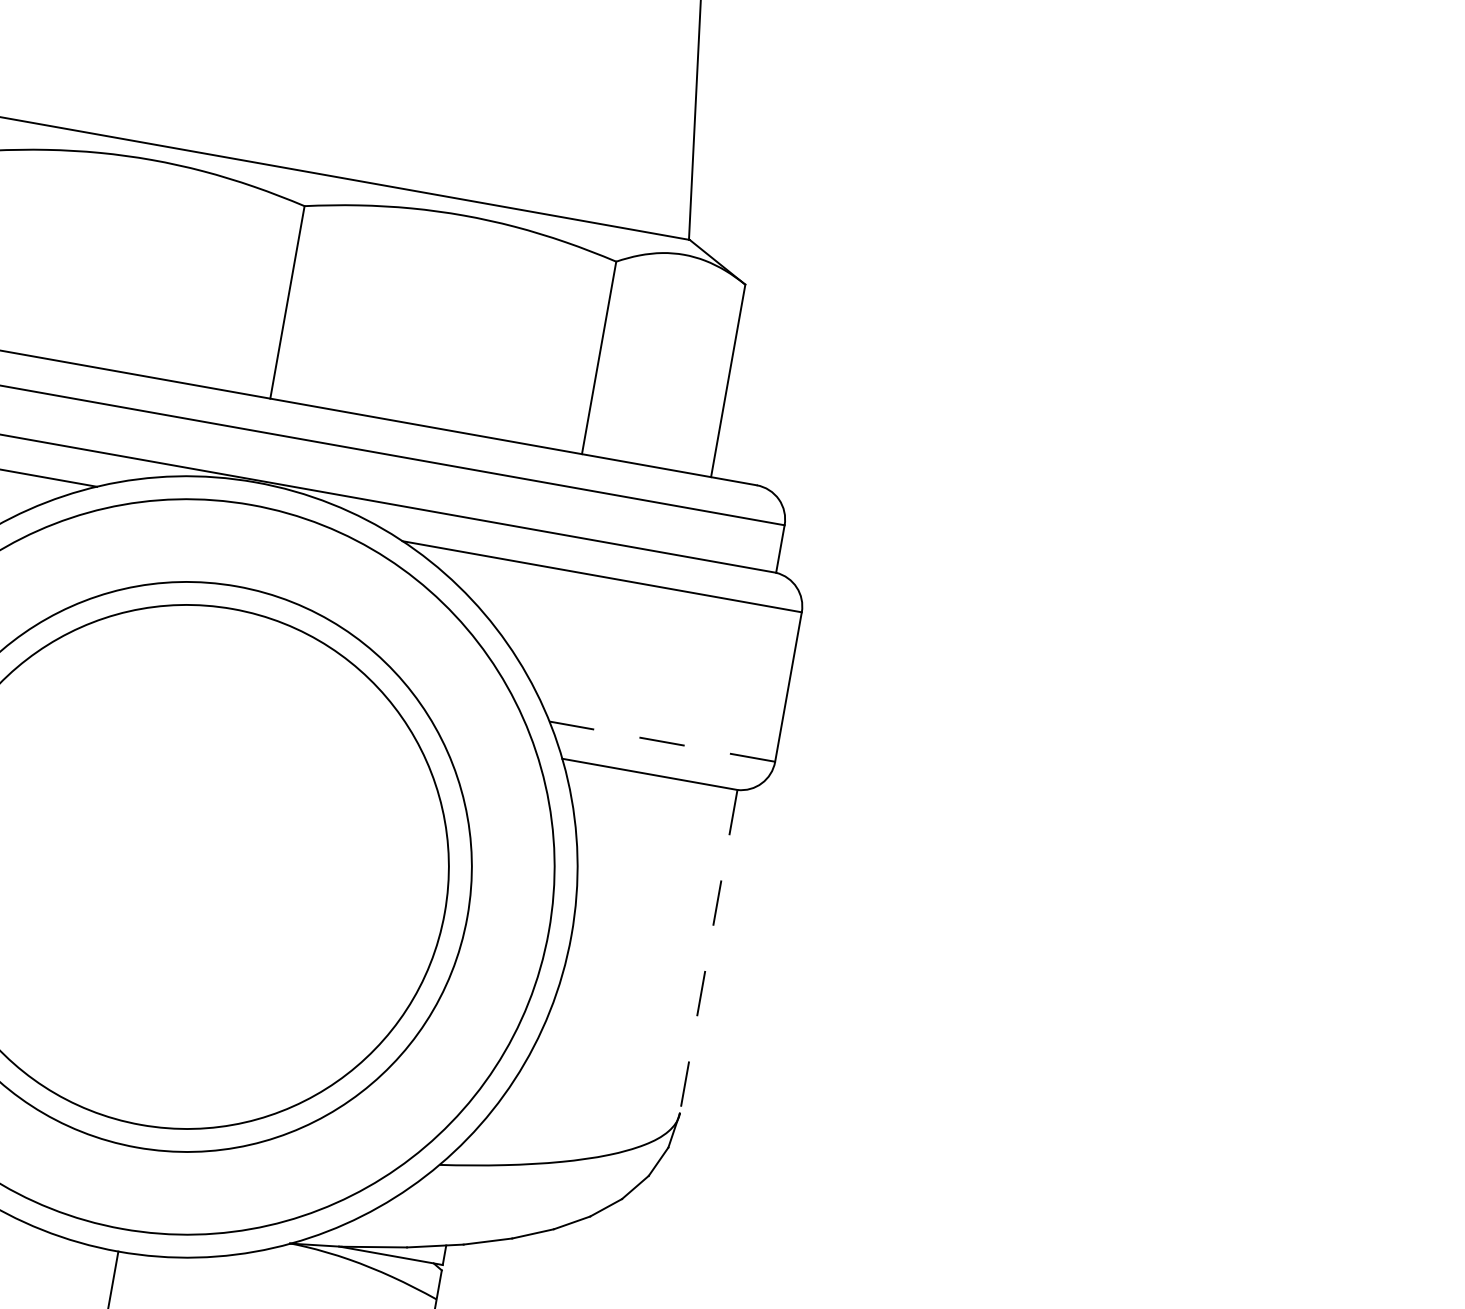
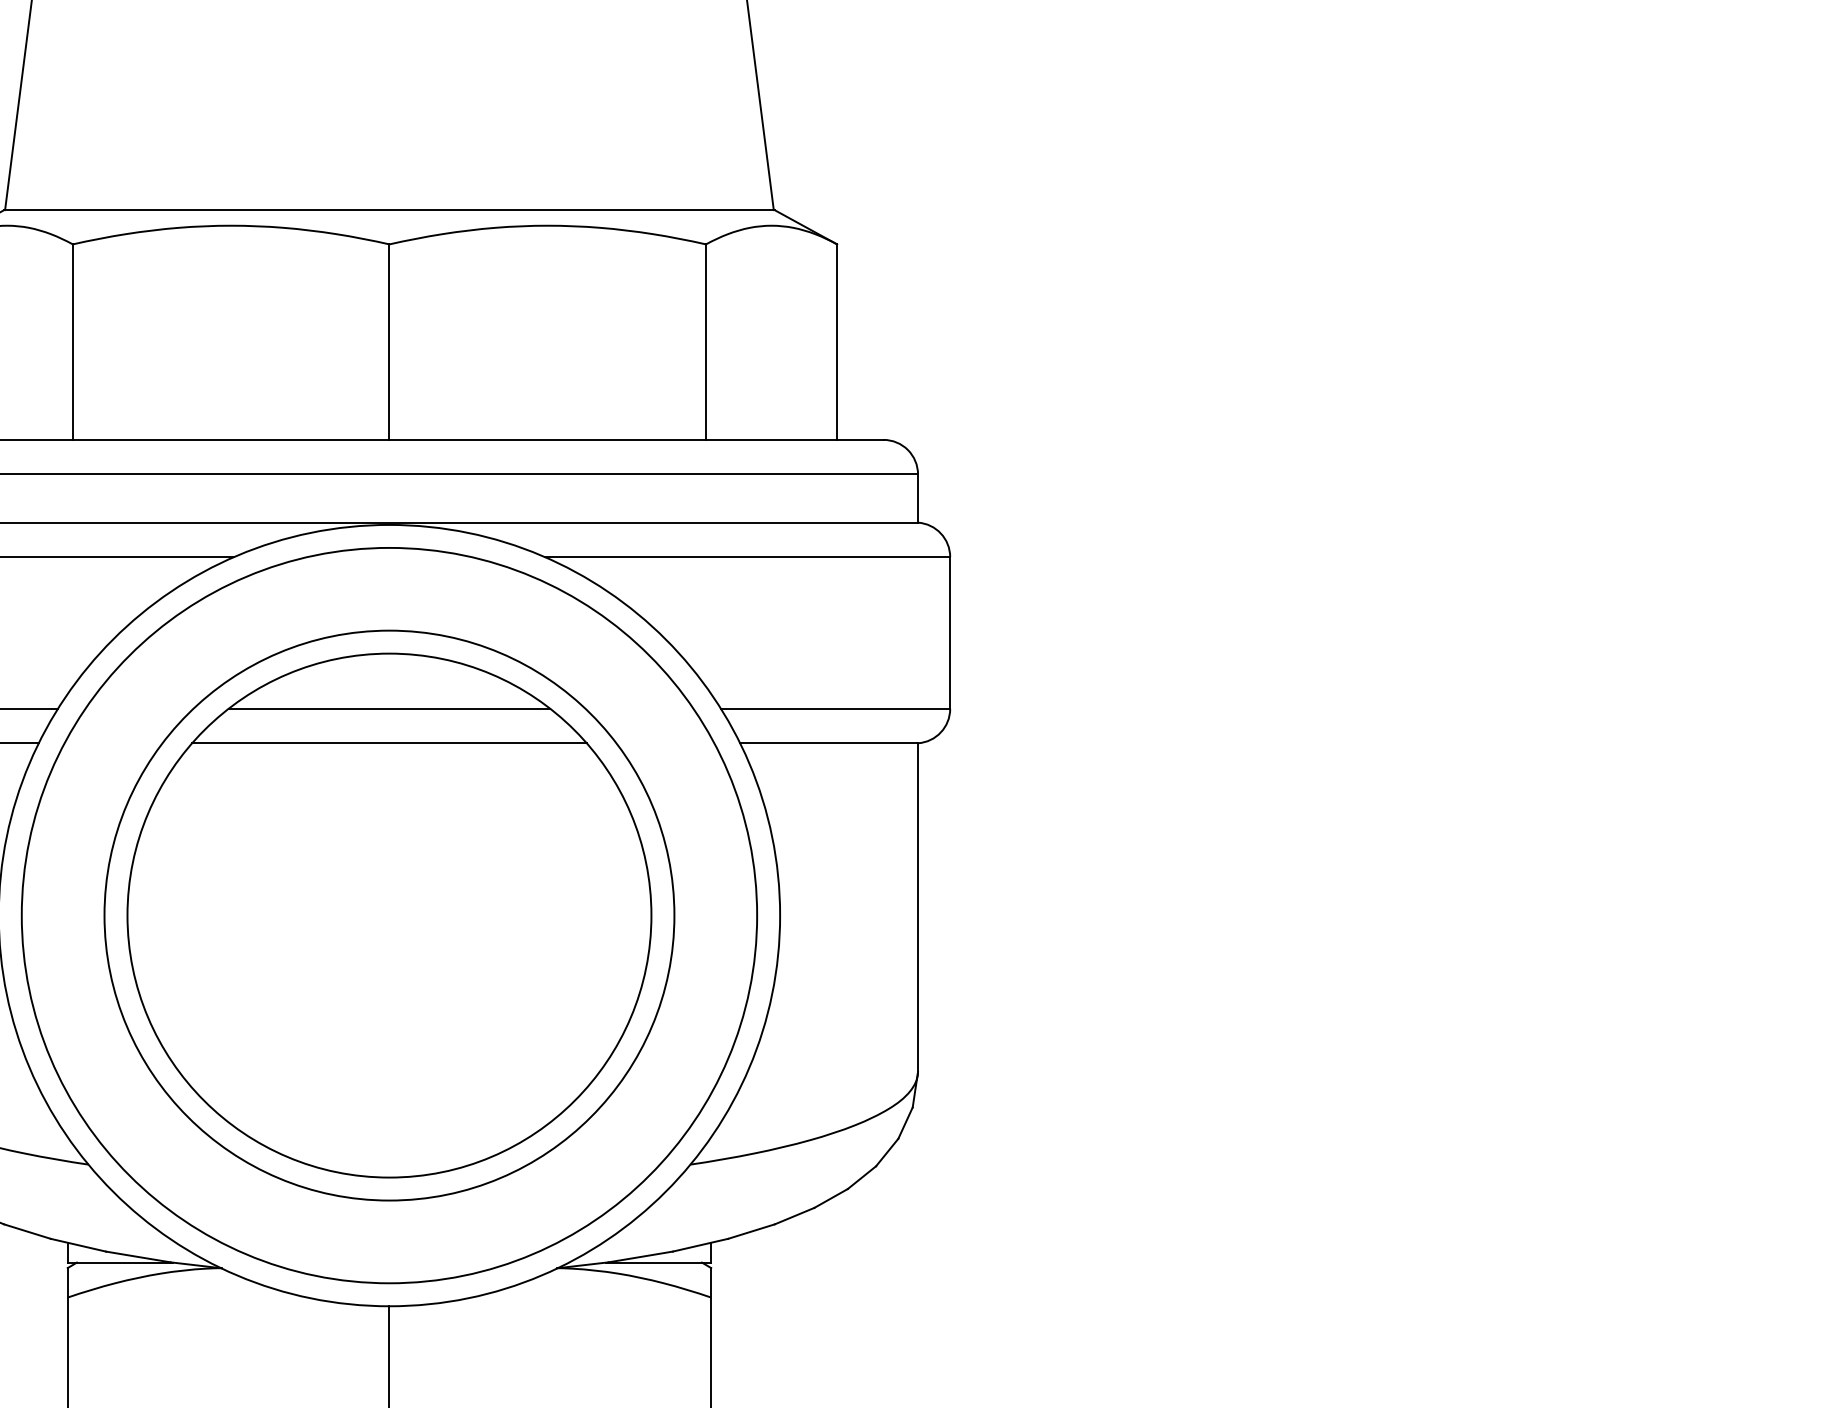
line: (223, 663) -> (389, 708), added
line: (217, 697) -> (389, 743), added
line: (662, 741) -> (835, 708), dashed -> solid
line: (708, 952) -> (918, 908), dashed -> solid

